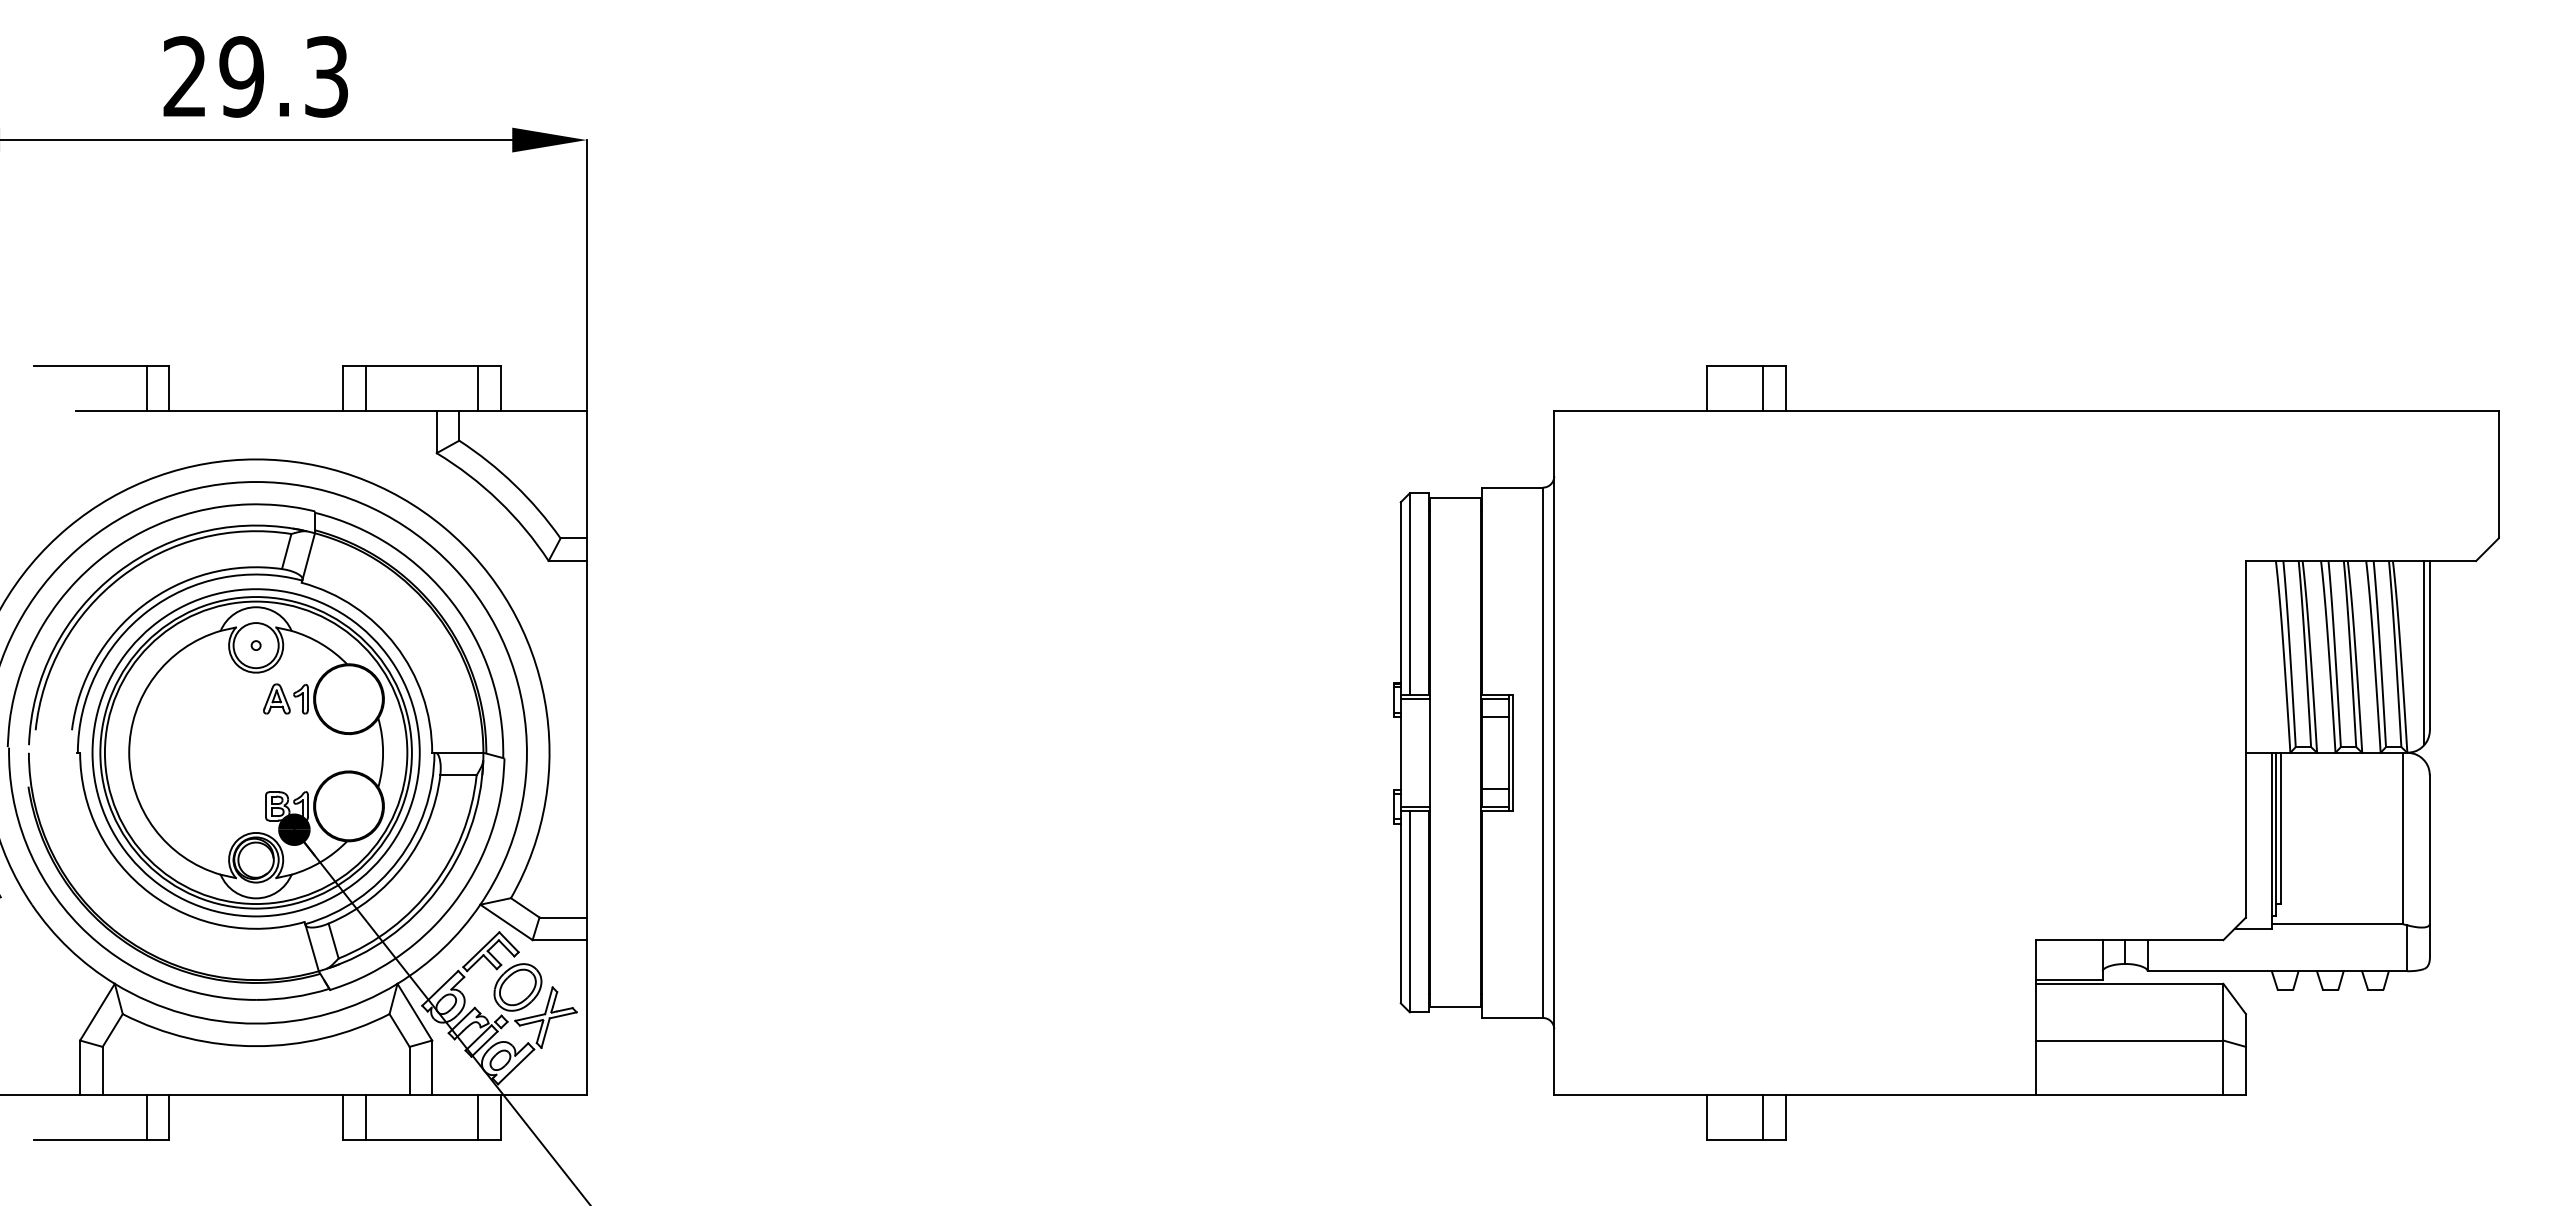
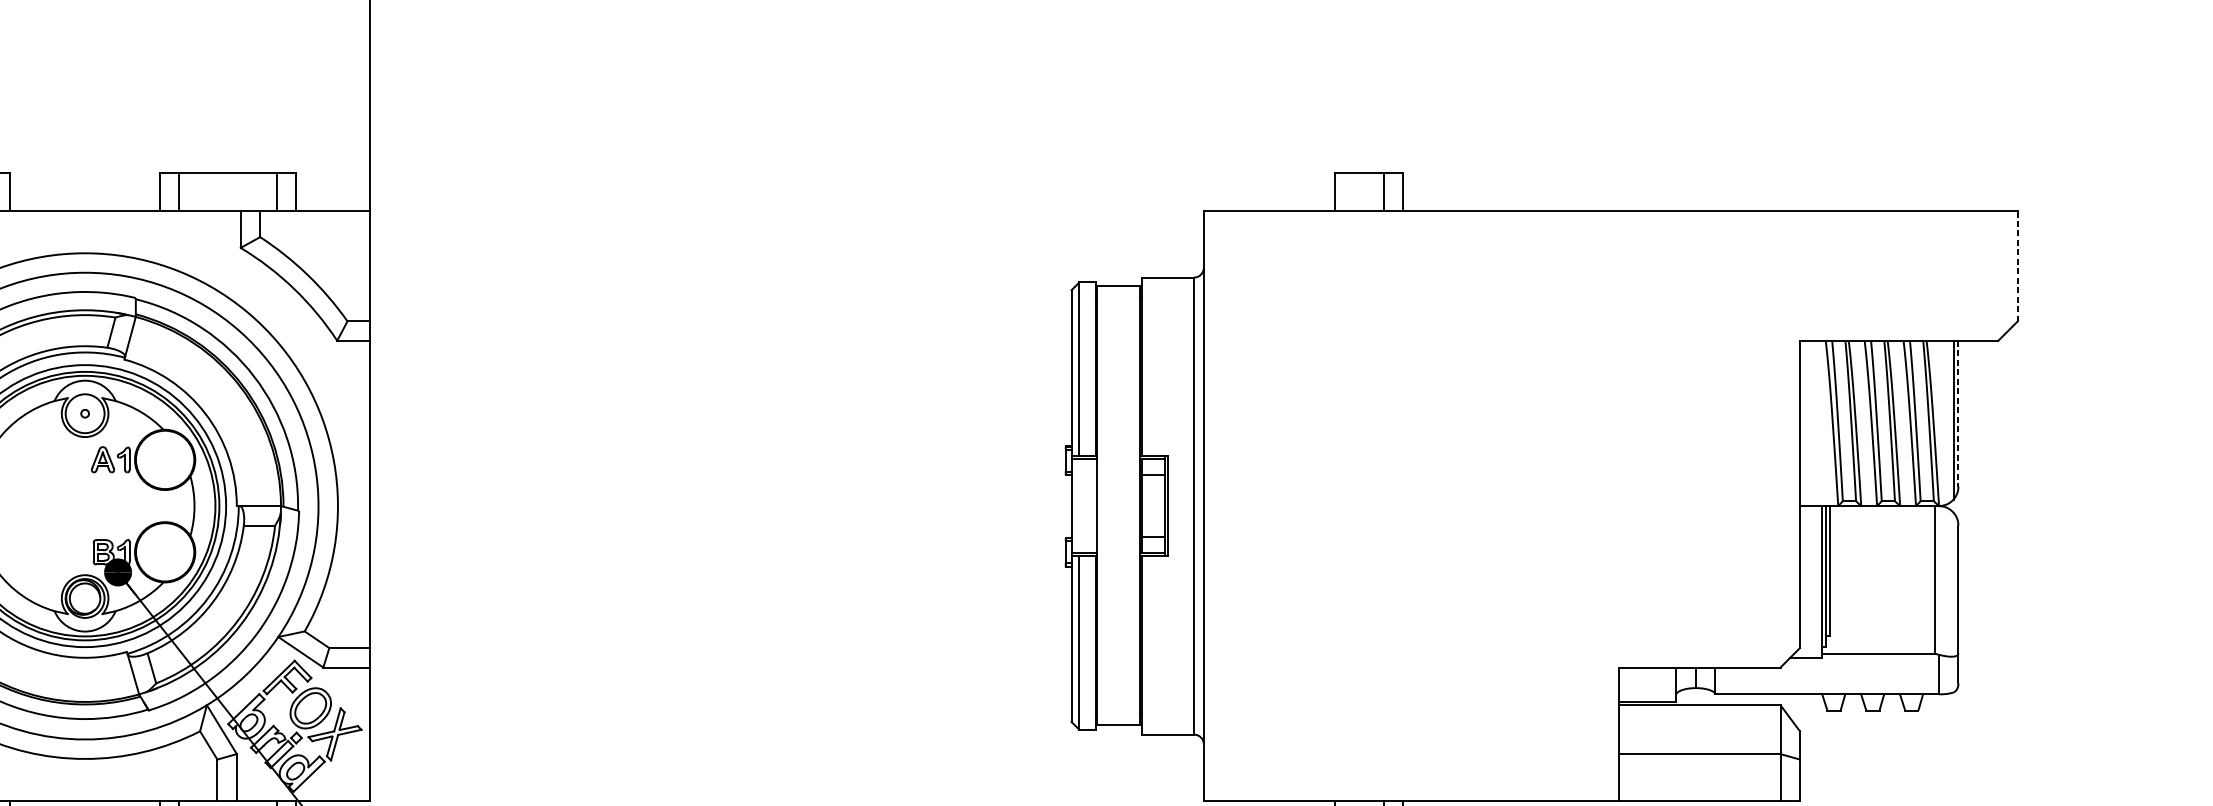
line: (2498, 474) -> (2017, 266), solid -> dashed
line: (2429, 645) -> (1958, 413), solid -> dashed

